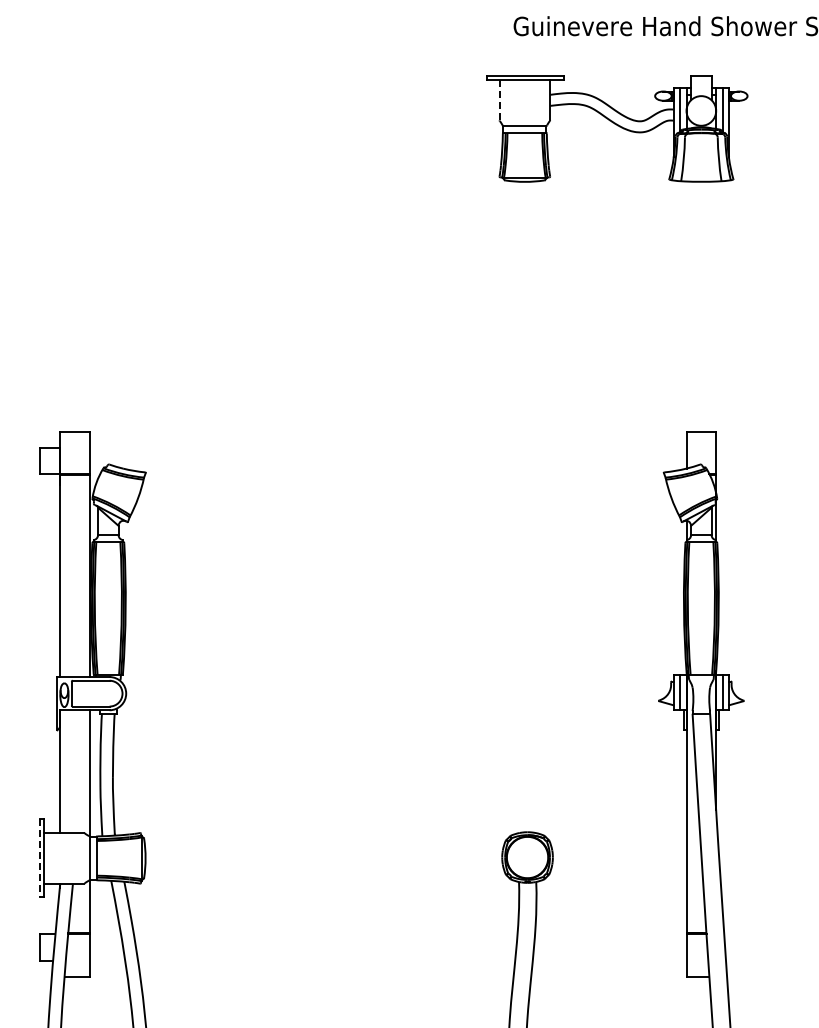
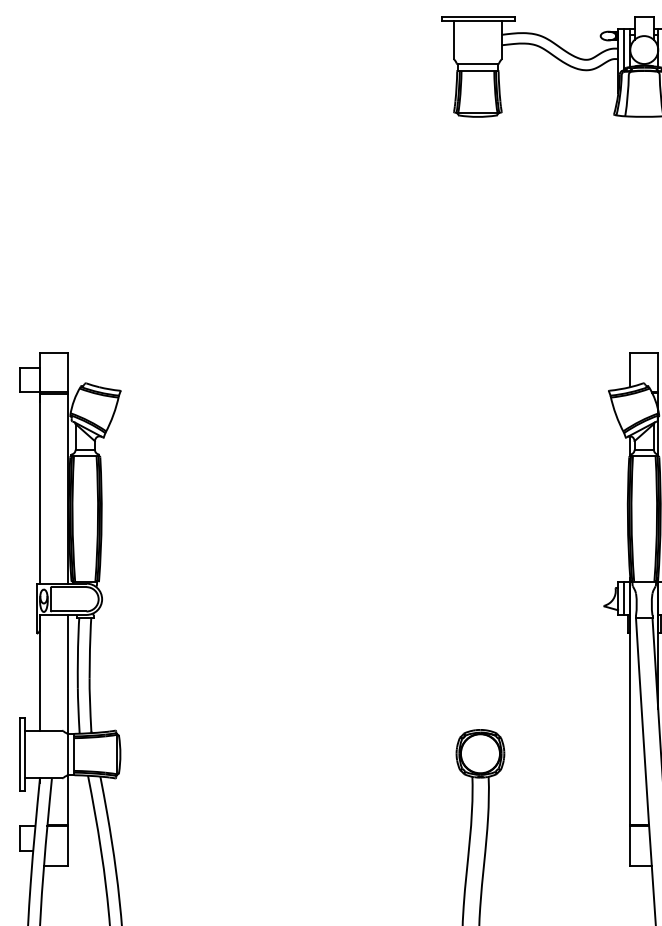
line: (499, 100) -> (453, 40), dashed -> solid
line: (39, 857) -> (20, 753), dashed -> solid

